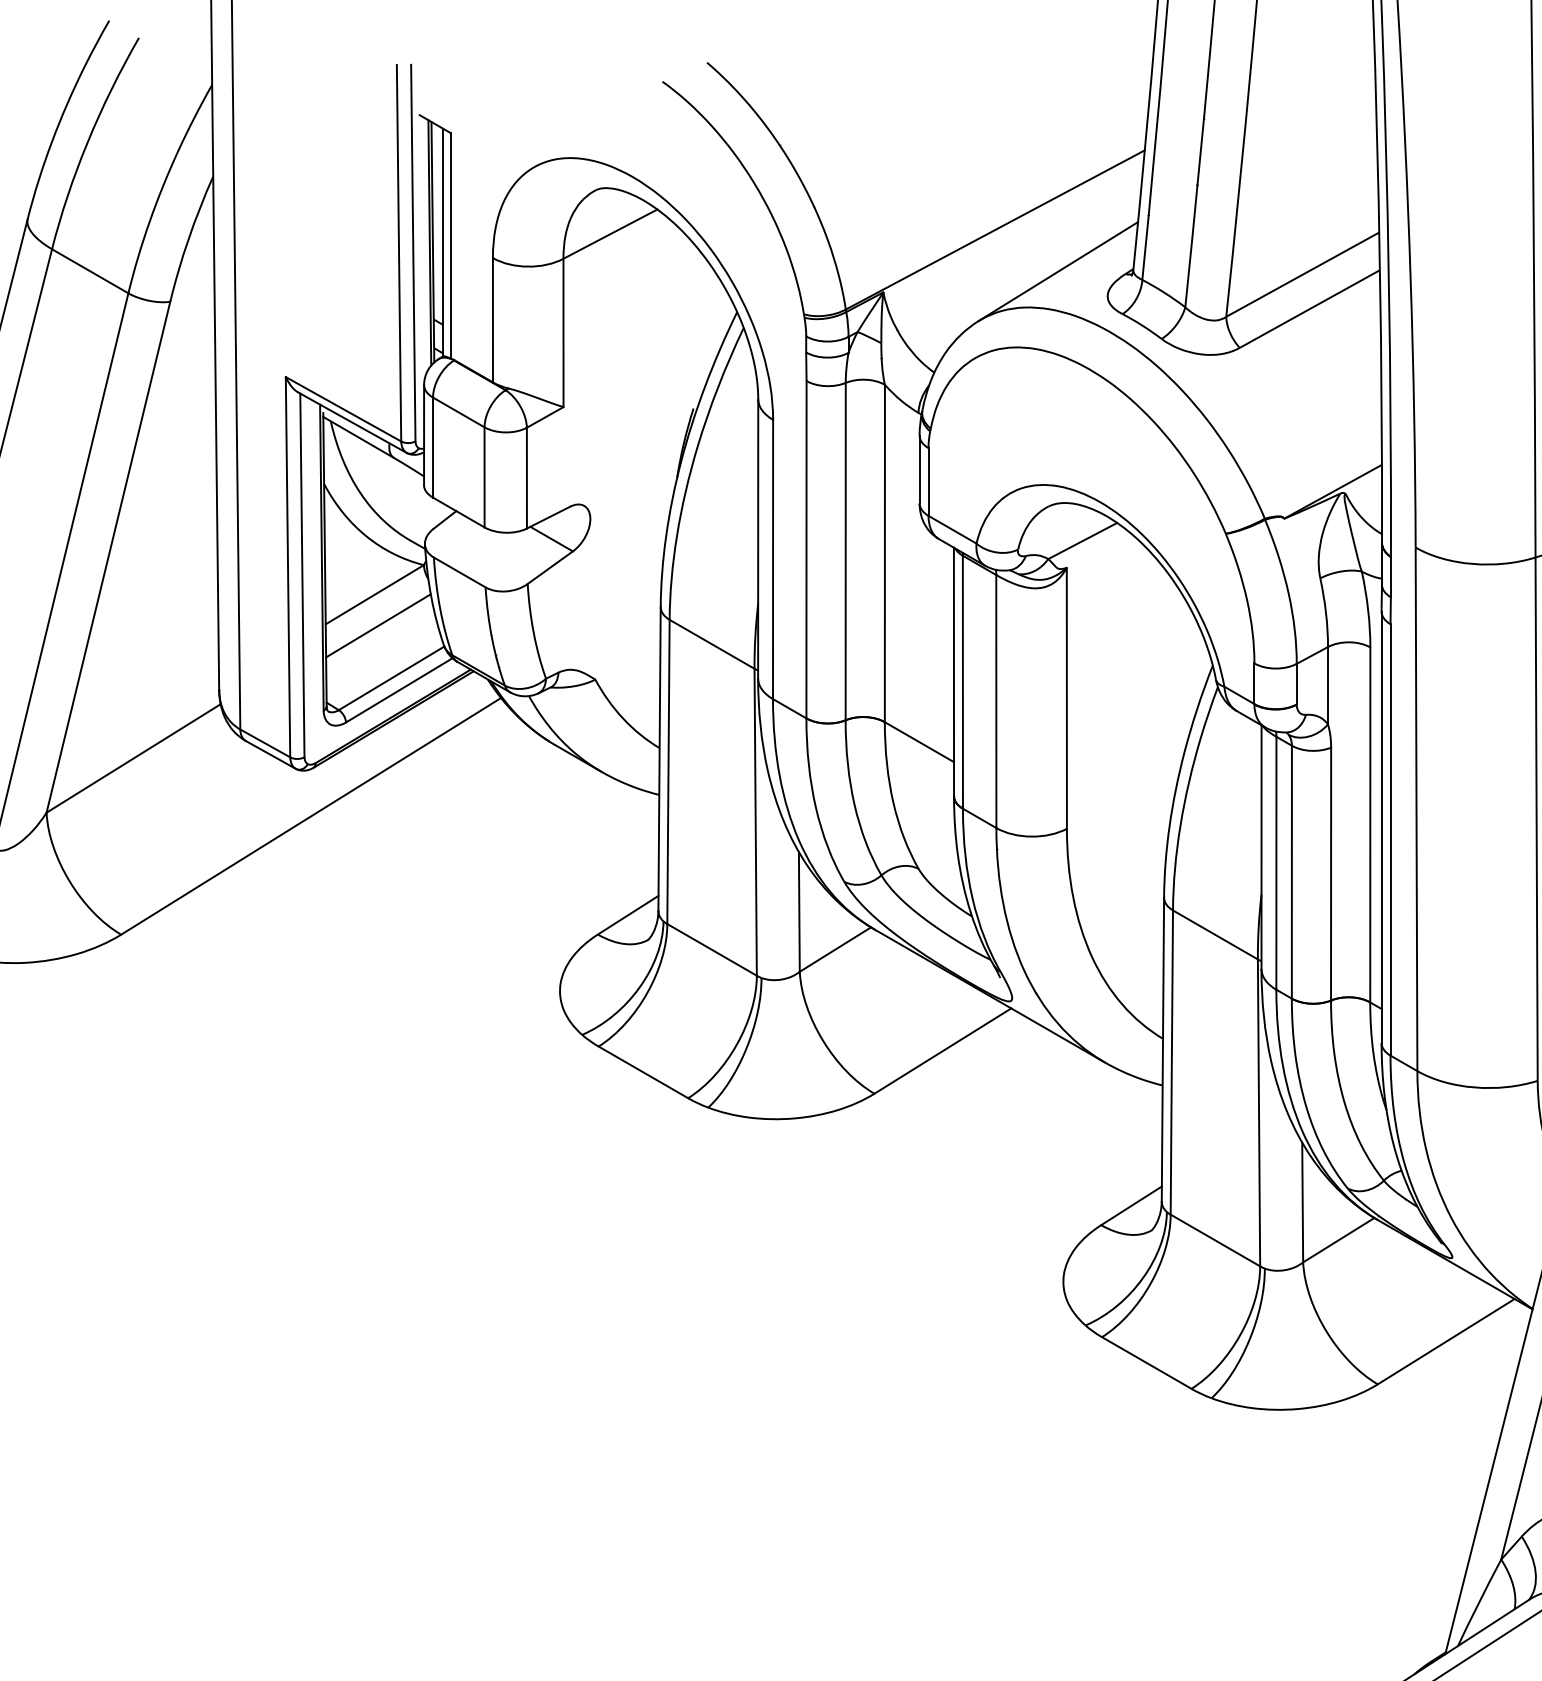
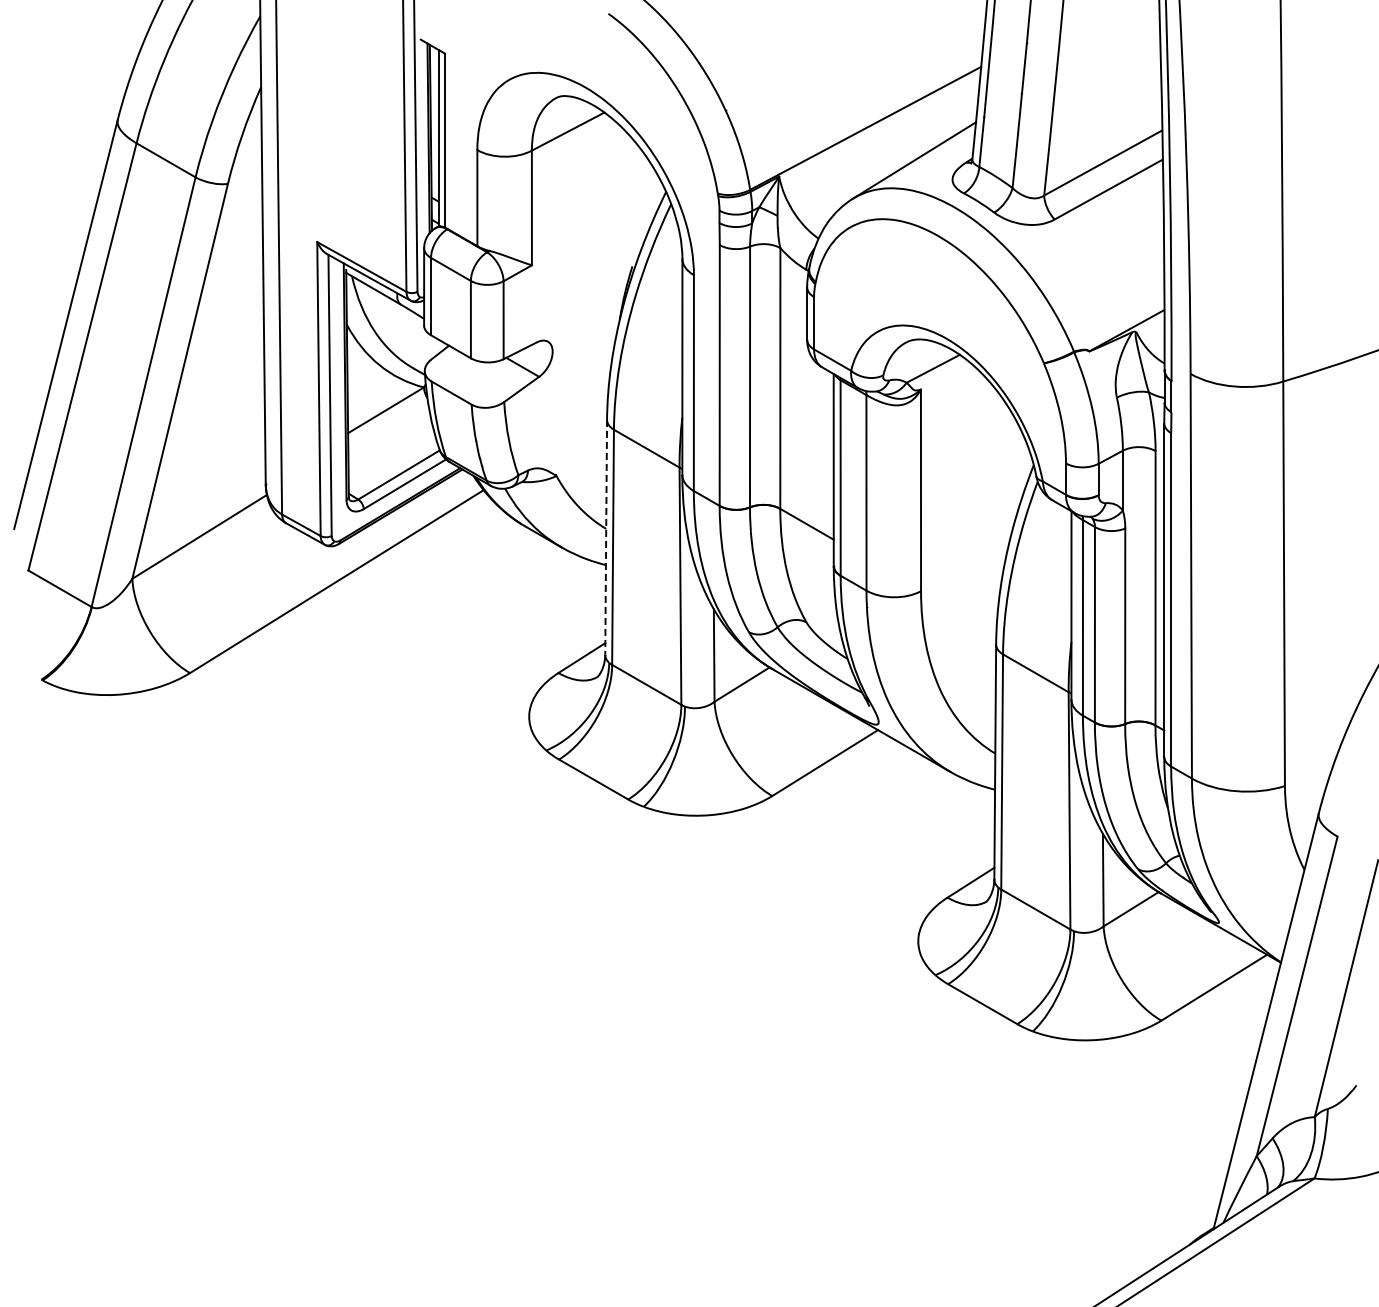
line: (377, 625) -> (388, 434), removed
line: (660, 759) -> (606, 537), solid -> dashed

